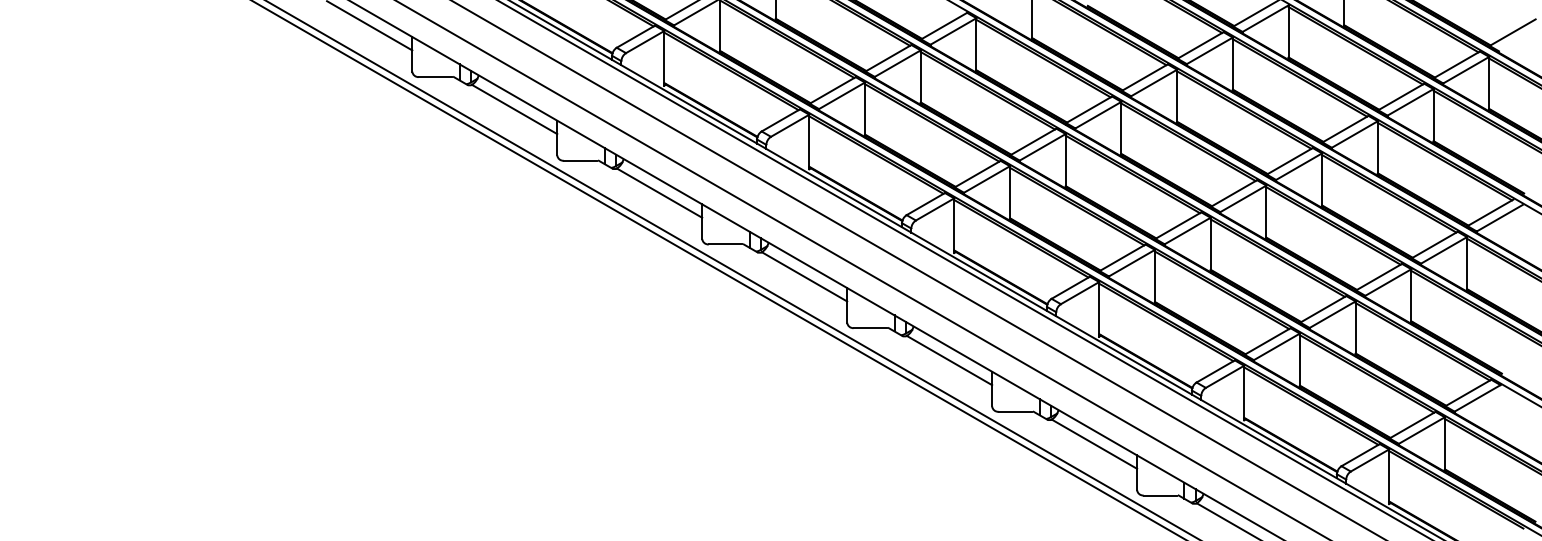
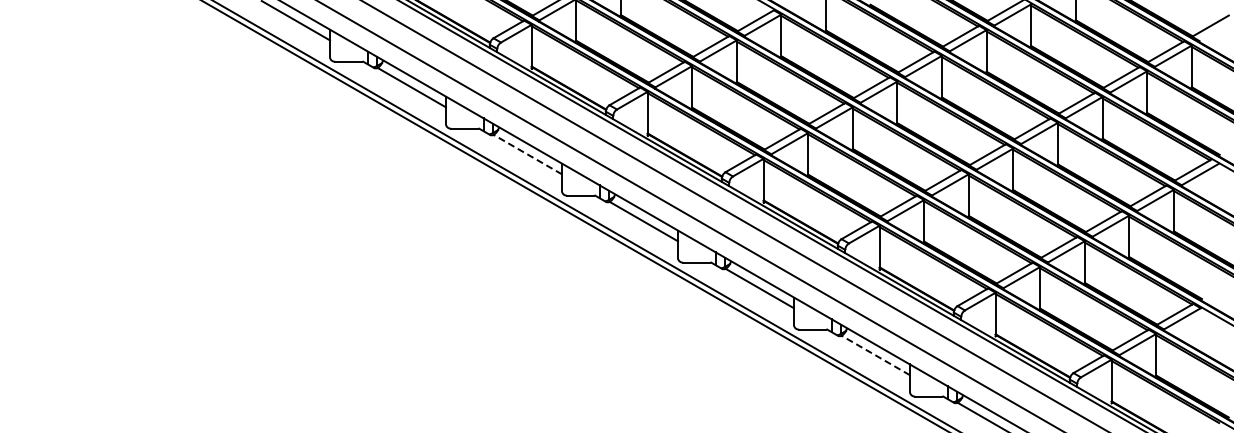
line: (659, 193) -> (527, 154), solid -> dashed
line: (1094, 444) -> (875, 355), solid -> dashed

